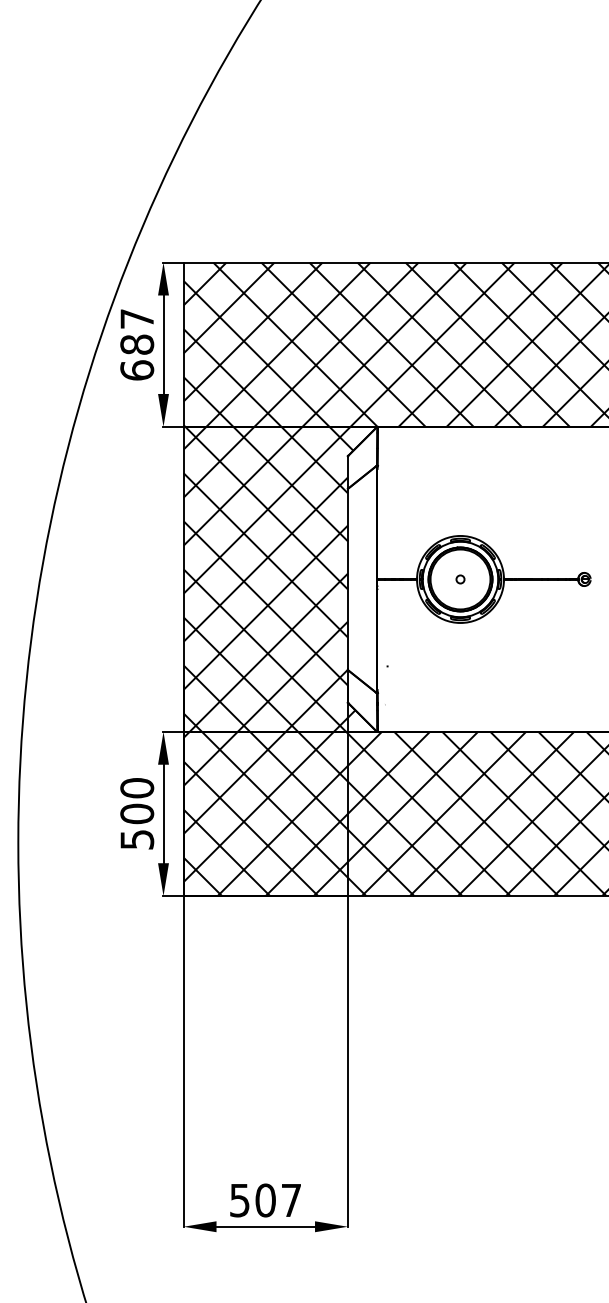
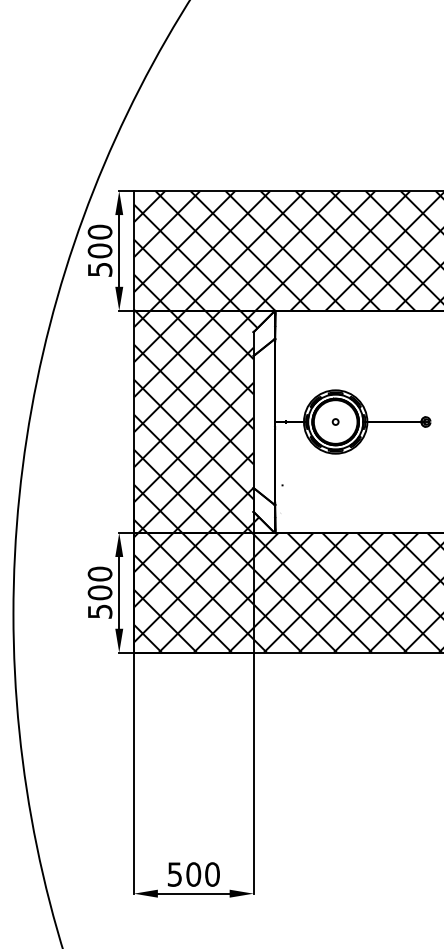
text: (137, 344) -> (100, 250), 687 -> 500
text: (291, 1200) -> (212, 874), 507 -> 500

